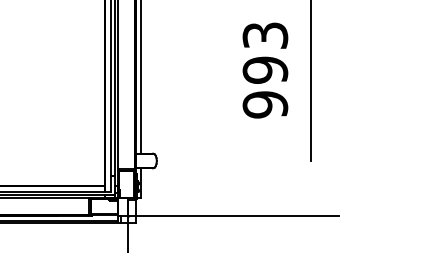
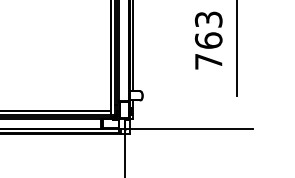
text: (265, 87) -> (208, 51), 993 -> 763

